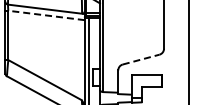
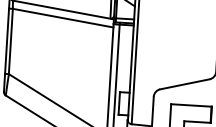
line: (46, 15) -> (63, 18), dashed -> solid
line: (141, 59) -> (185, 84), dashed -> solid

